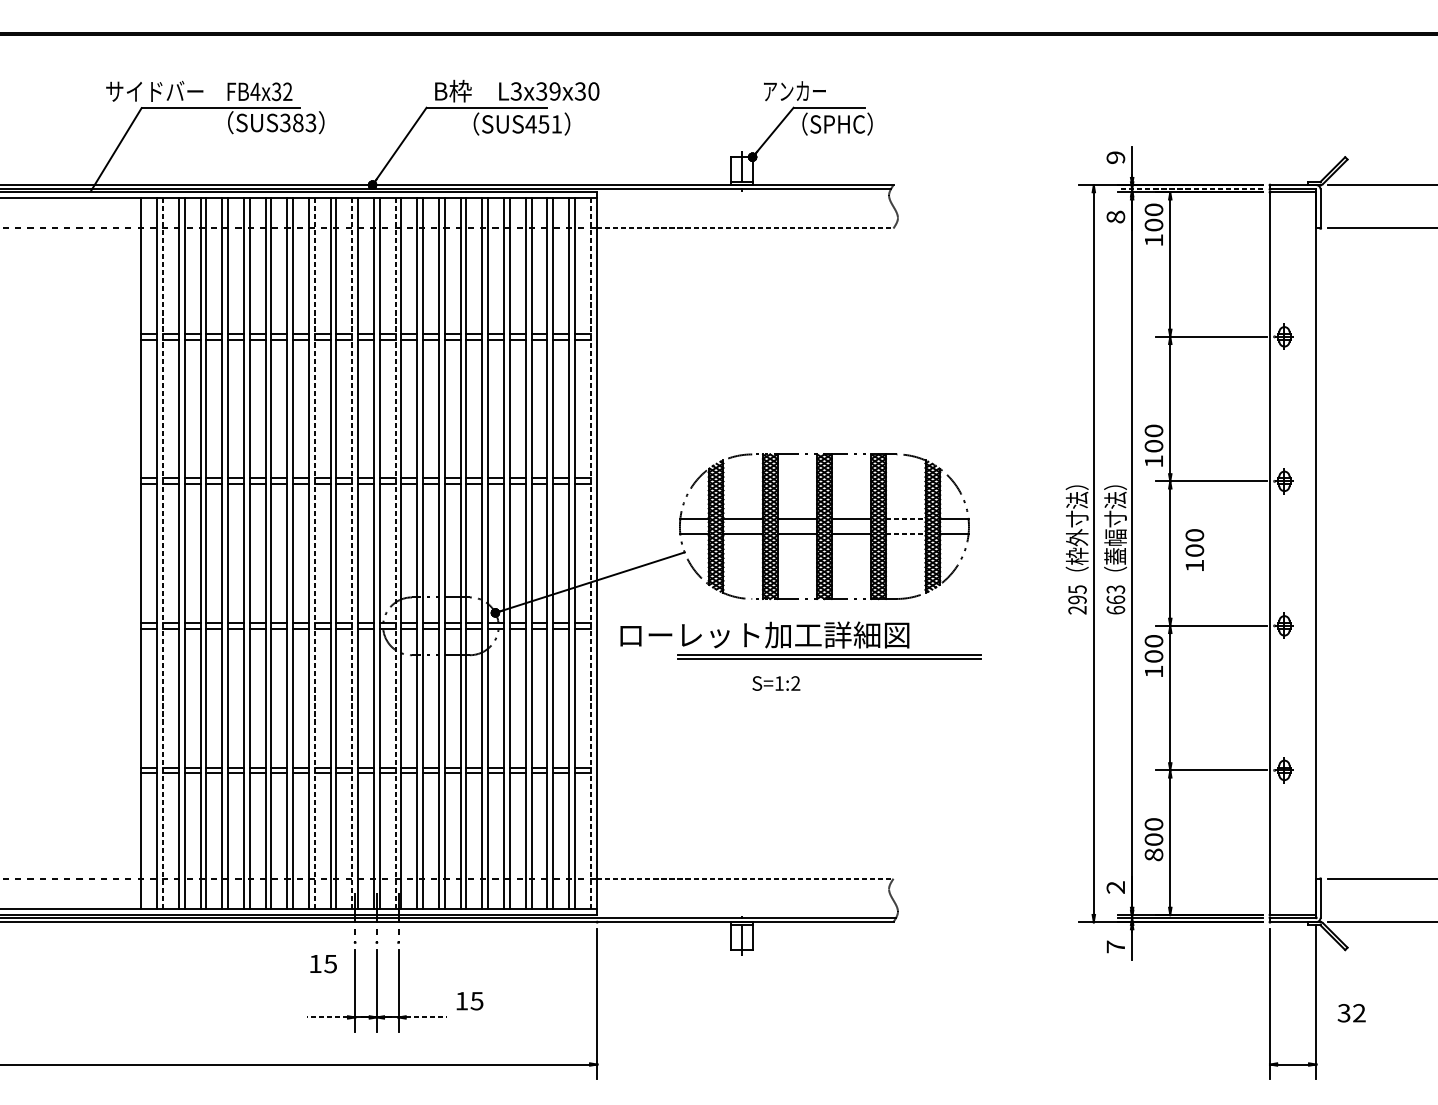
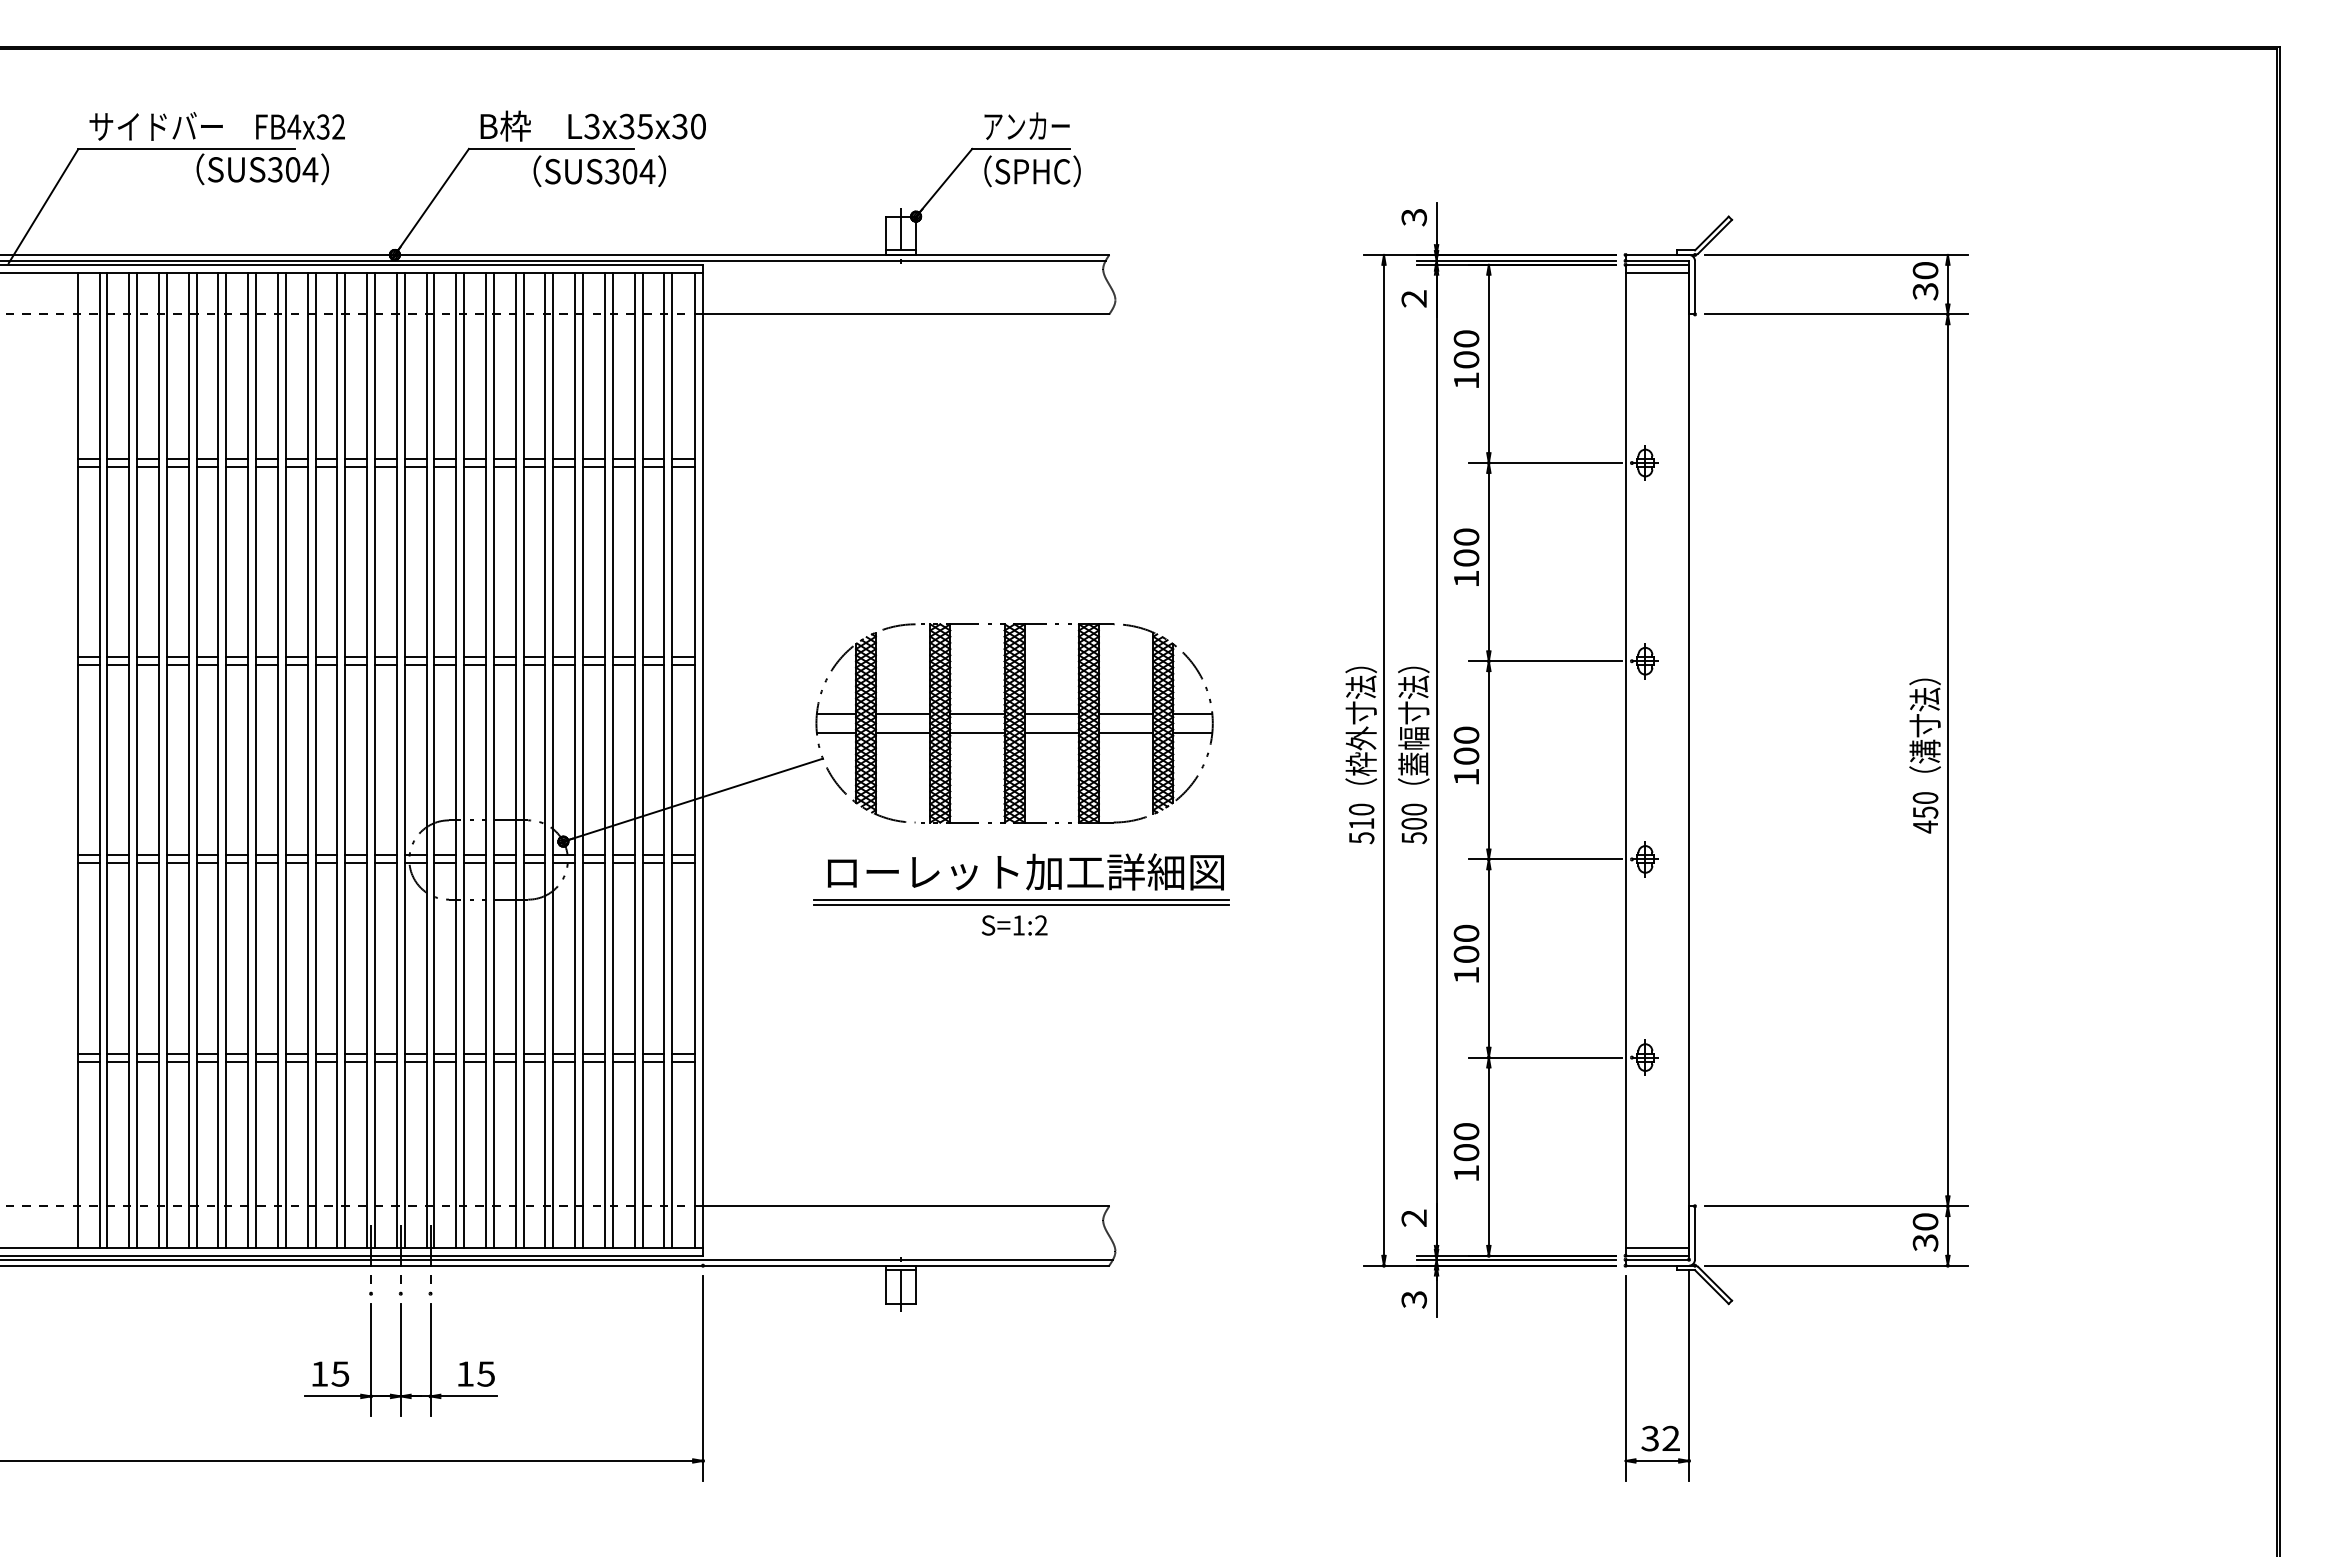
text: (794, 90) -> (1026, 125), moved
text: (198, 91) -> (216, 126), moved
text: (554, 91) -> (644, 126), L3x39x30 -> L3x35x30
text: (304, 122) -> (301, 169), SUS383 -> SUS304
text: (543, 124) -> (629, 171), SUS451 -> SUS304
text: (1115, 157) -> (1413, 217), 9 -> 3
line: (1189, 189) -> (1515, 260), dashed -> solid
line: (1293, 197) -> (1657, 272), added
text: (1116, 216) -> (1414, 298), 8 -> 2
text: (1153, 224) -> (1466, 358), moved
line: (745, 228) -> (906, 314), dashed -> solid
text: (1153, 445) -> (1466, 556), moved
line: (906, 519) -> (1126, 713), dashed -> solid
line: (906, 534) -> (1126, 733), dashed -> solid
text: (1194, 550) -> (1466, 755), moved
line: (162, 553) -> (107, 760), dashed -> solid
line: (314, 553) -> (315, 760), dashed -> solid
line: (352, 553) -> (367, 760), dashed -> solid
line: (395, 553) -> (426, 760), dashed -> solid
line: (591, 553) -> (695, 760), dashed -> solid
text: (1077, 599) -> (1361, 823), 295 -> 510
text: (1115, 599) -> (1413, 823), 663 -> 500
text: (764, 634) -> (1025, 871), moved
text: (1153, 655) -> (1466, 953), moved
text: (776, 683) -> (1014, 925), moved
text: (1153, 854) -> (1466, 1173), 800 -> 100
line: (745, 878) -> (906, 1206), dashed -> solid
line: (1293, 908) -> (1657, 1247), added
text: (1116, 946) -> (1414, 1299), 7 -> 3
text: (323, 963) -> (330, 1373), moved
text: (469, 1000) -> (476, 1373), moved
text: (1351, 1013) -> (1660, 1438), moved
line: (327, 1017) -> (332, 1396), dashed -> solid
line: (426, 1017) -> (469, 1396), dashed -> solid

